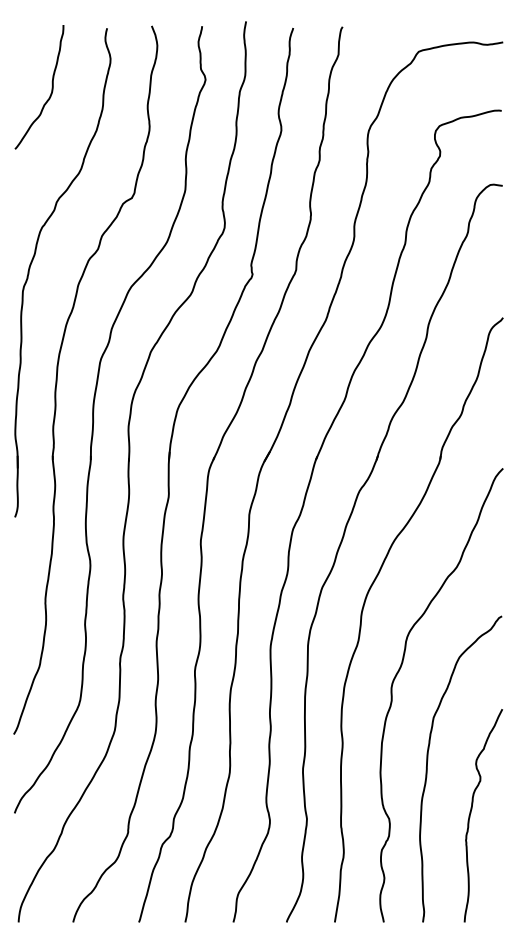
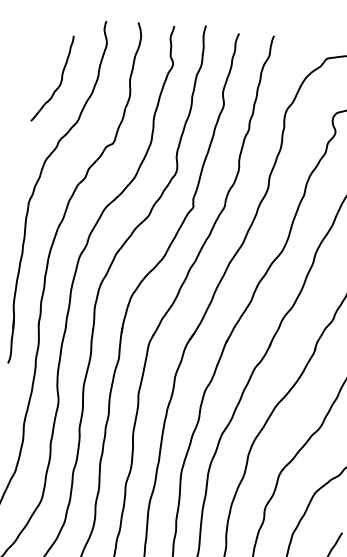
curve: (51, 87) -> (61, 79), moved

